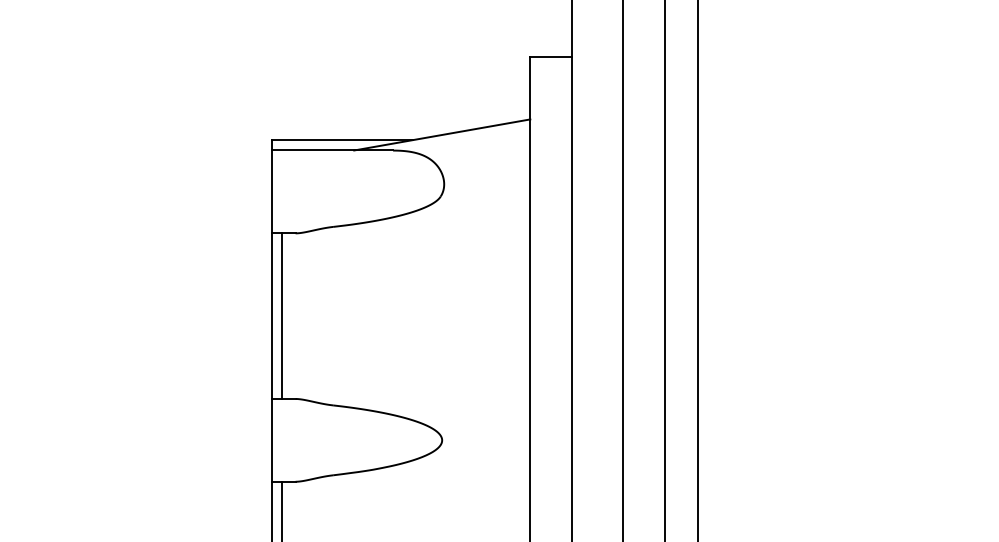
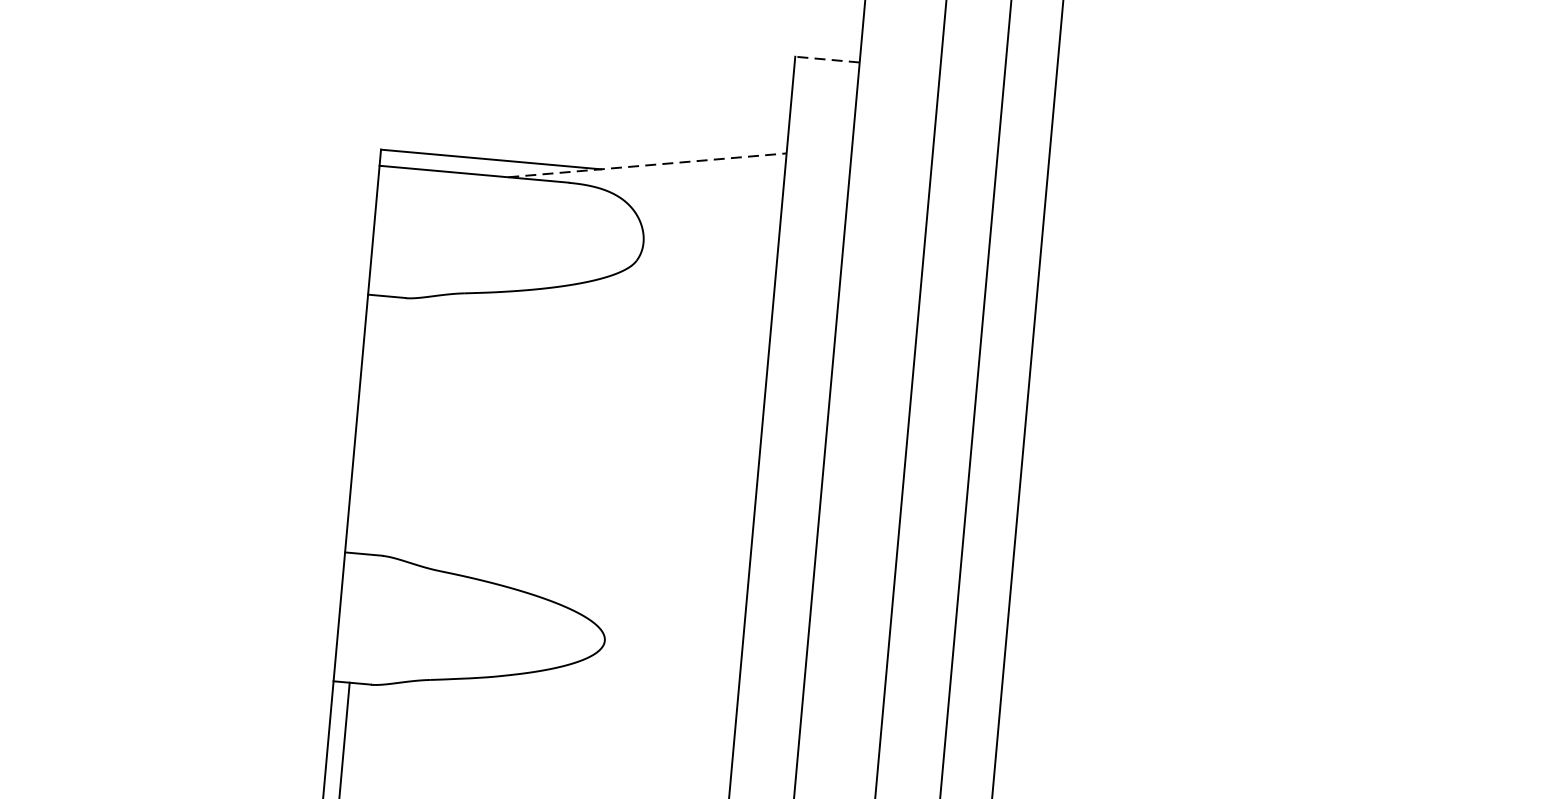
line: (551, 57) -> (828, 59), solid -> dashed
line: (442, 134) -> (647, 164), solid -> dashed
line: (281, 315) -> (372, 424), removed

